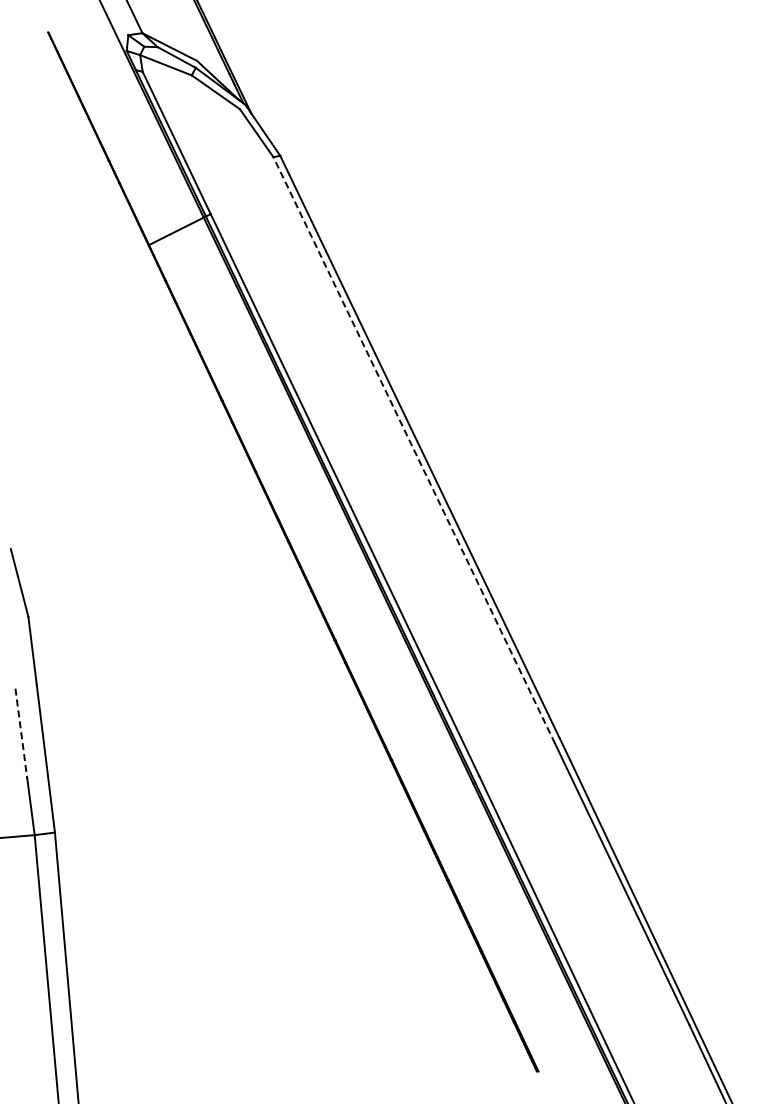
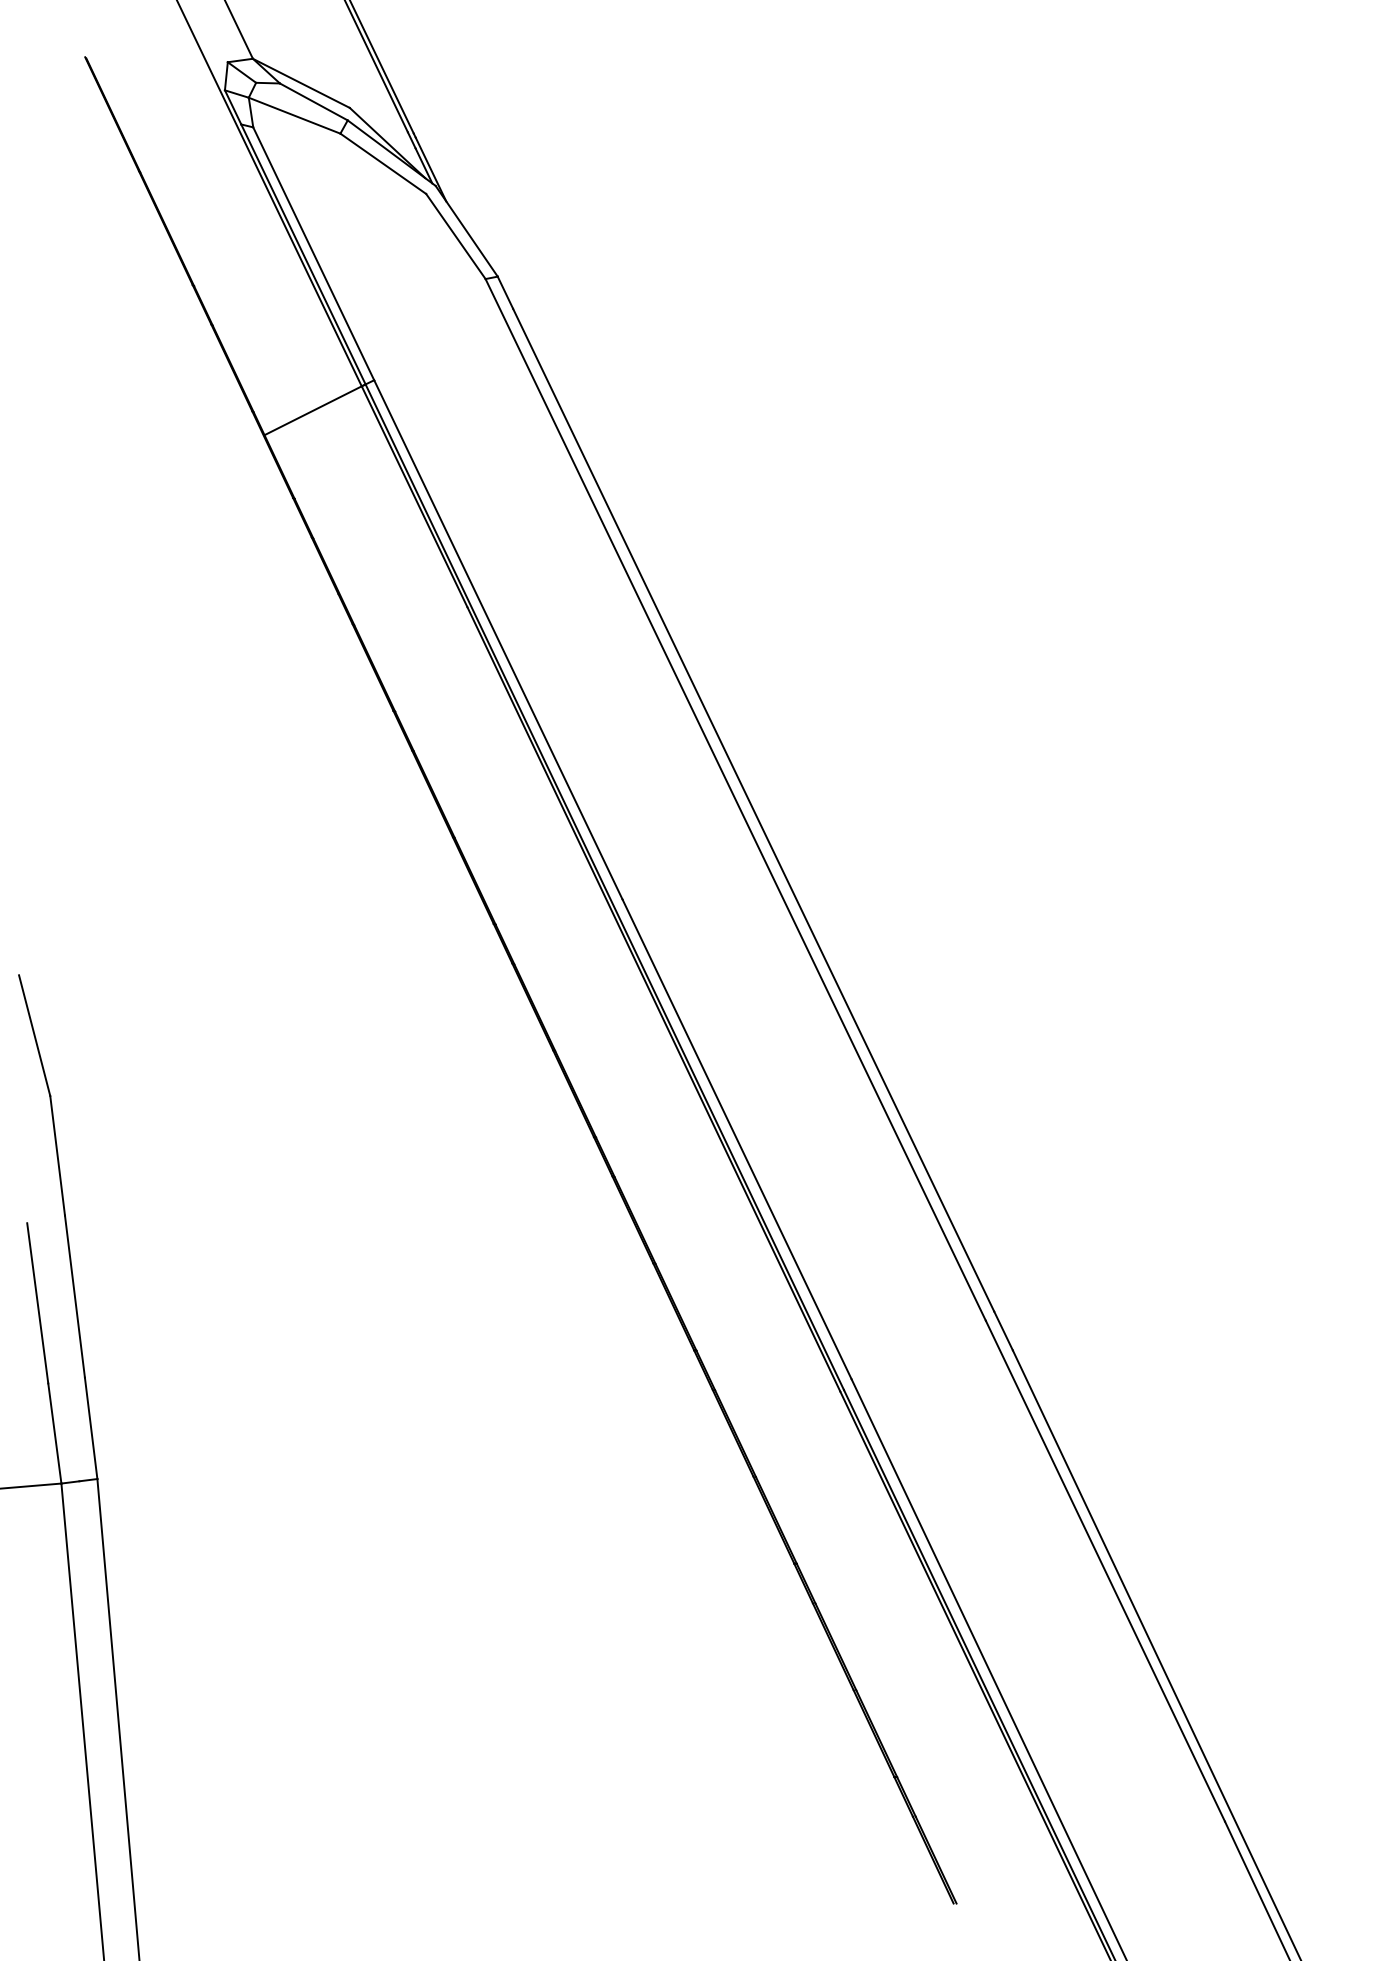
line: (414, 449) -> (736, 798), dashed -> solid
line: (21, 734) -> (37, 1304), dashed -> solid

